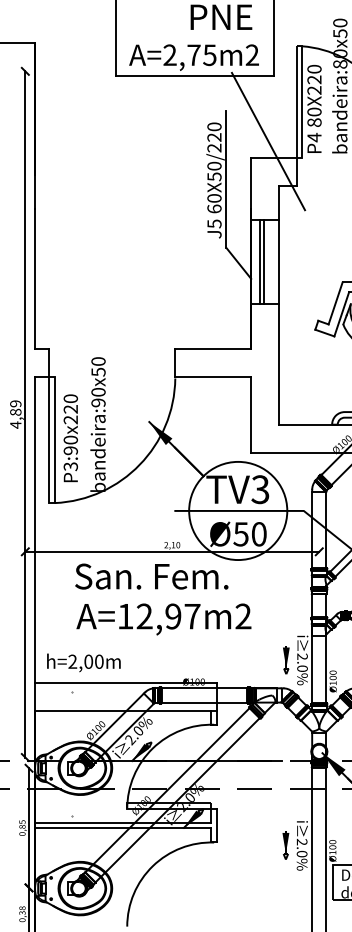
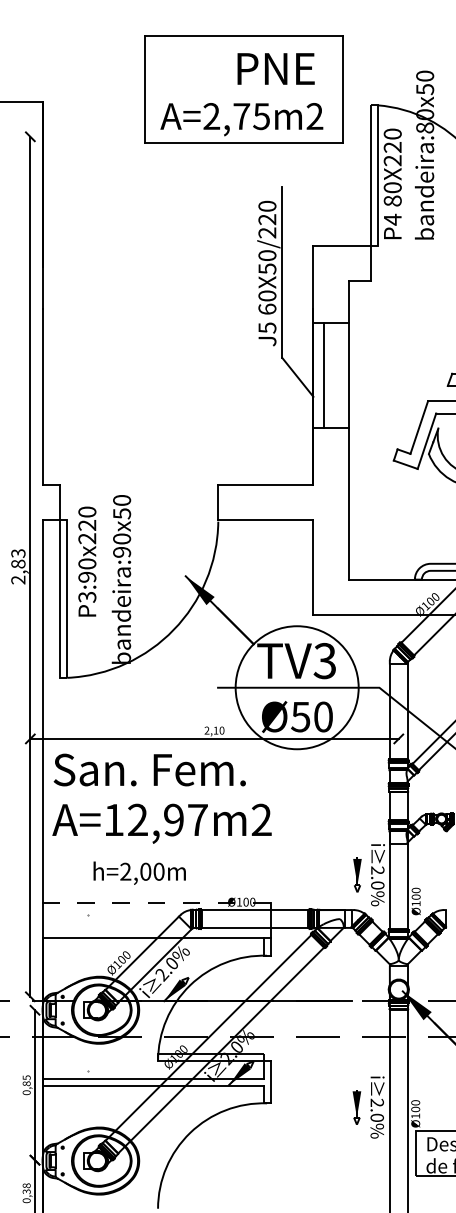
line: (268, 141) -> (334, 224), removed
line: (264, 261) -> (329, 375), removed
text: (15, 414) -> (18, 566), 4,89 -> 2,83
text: (70, 438) -> (87, 561), moved
text: (151, 576) -> (149, 769), moved
text: (163, 619) -> (161, 823), moved
text: (83, 662) -> (139, 872), moved
line: (125, 682) -> (156, 902), solid -> dashed

